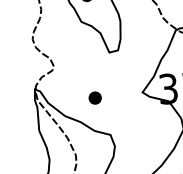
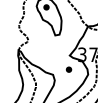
part: (94, 97) -> (68, 69), moved

